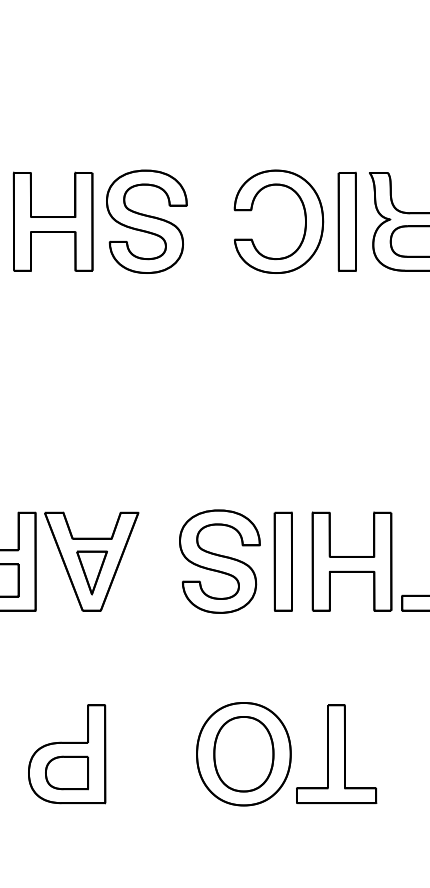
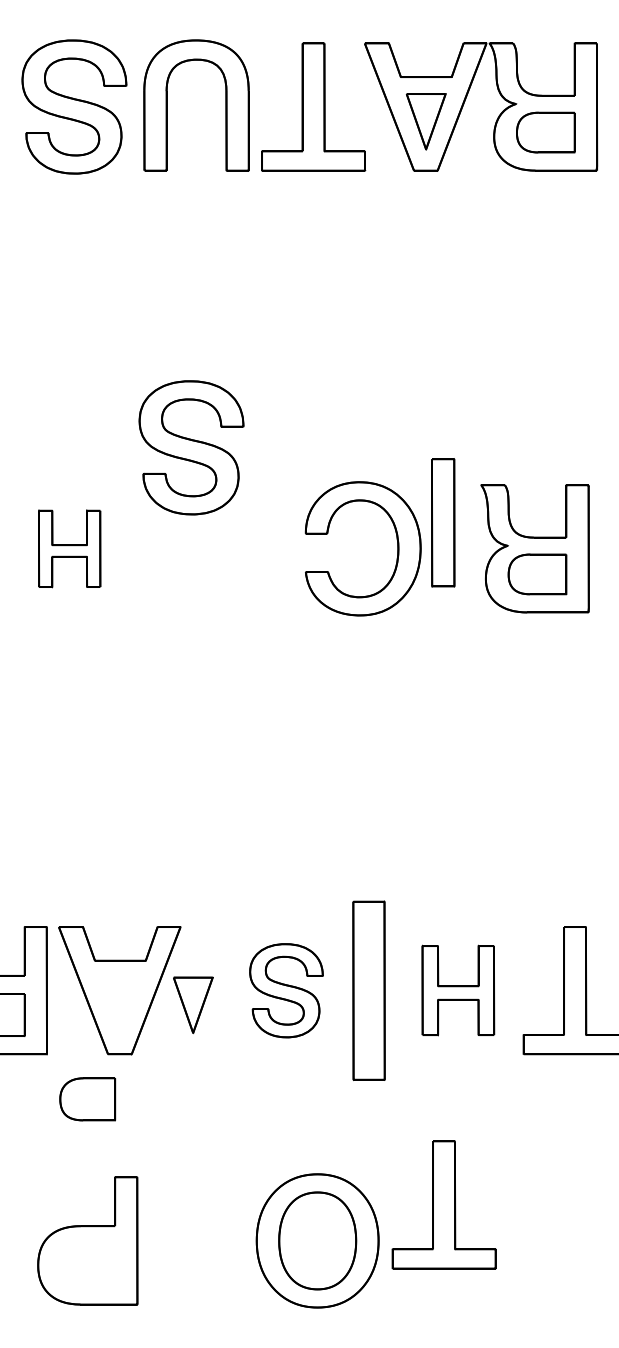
part: (52, 221) -> (69, 548), size x0.6
part: (146, 221) -> (191, 447), moved
part: (347, 221) -> (443, 522), moved
part: (219, 561) -> (286, 990), size x0.7
part: (282, 561) -> (368, 990), size x1.4
part: (352, 561) -> (458, 990), size x0.7
part: (92, 572) -> (193, 1004), moved
part: (336, 753) -> (443, 1204), moved
part: (66, 773) -> (87, 1099), moved

